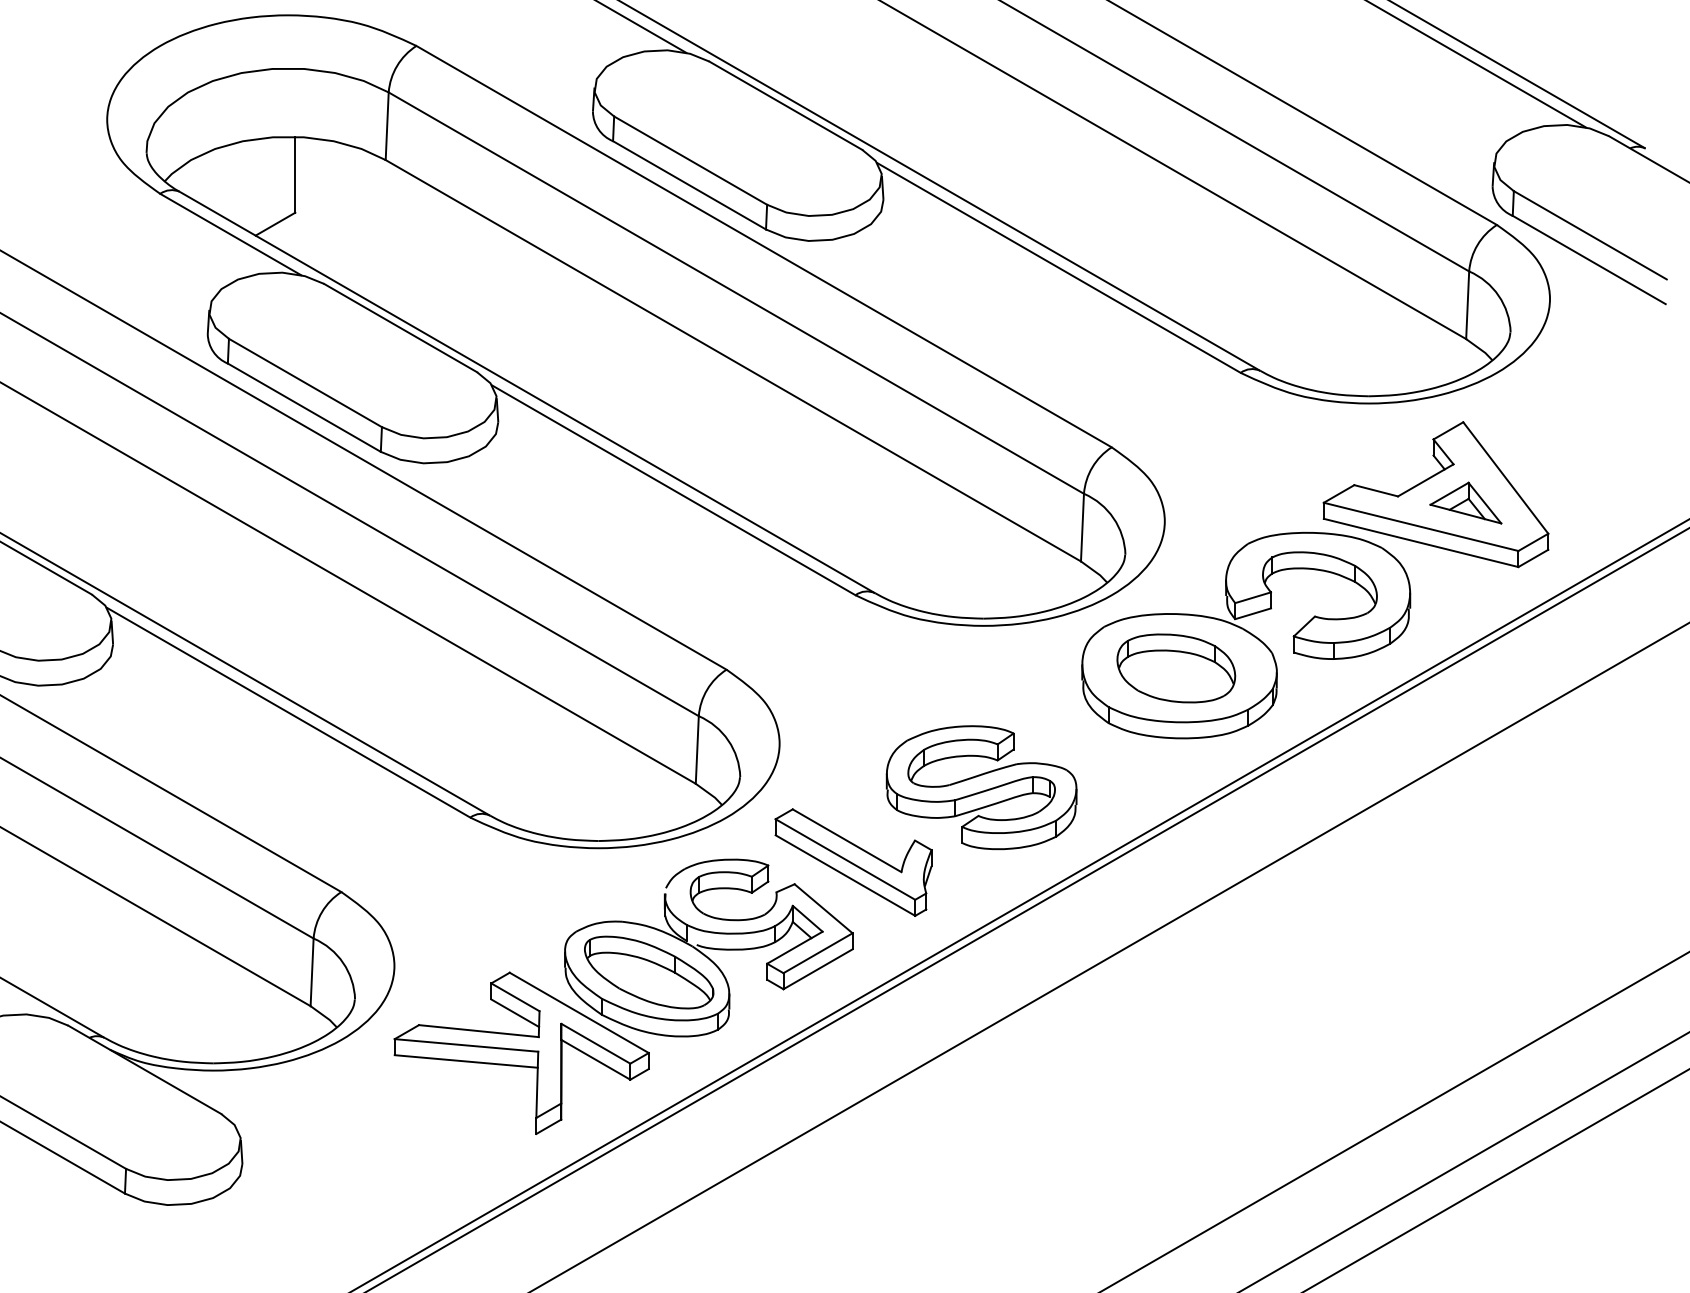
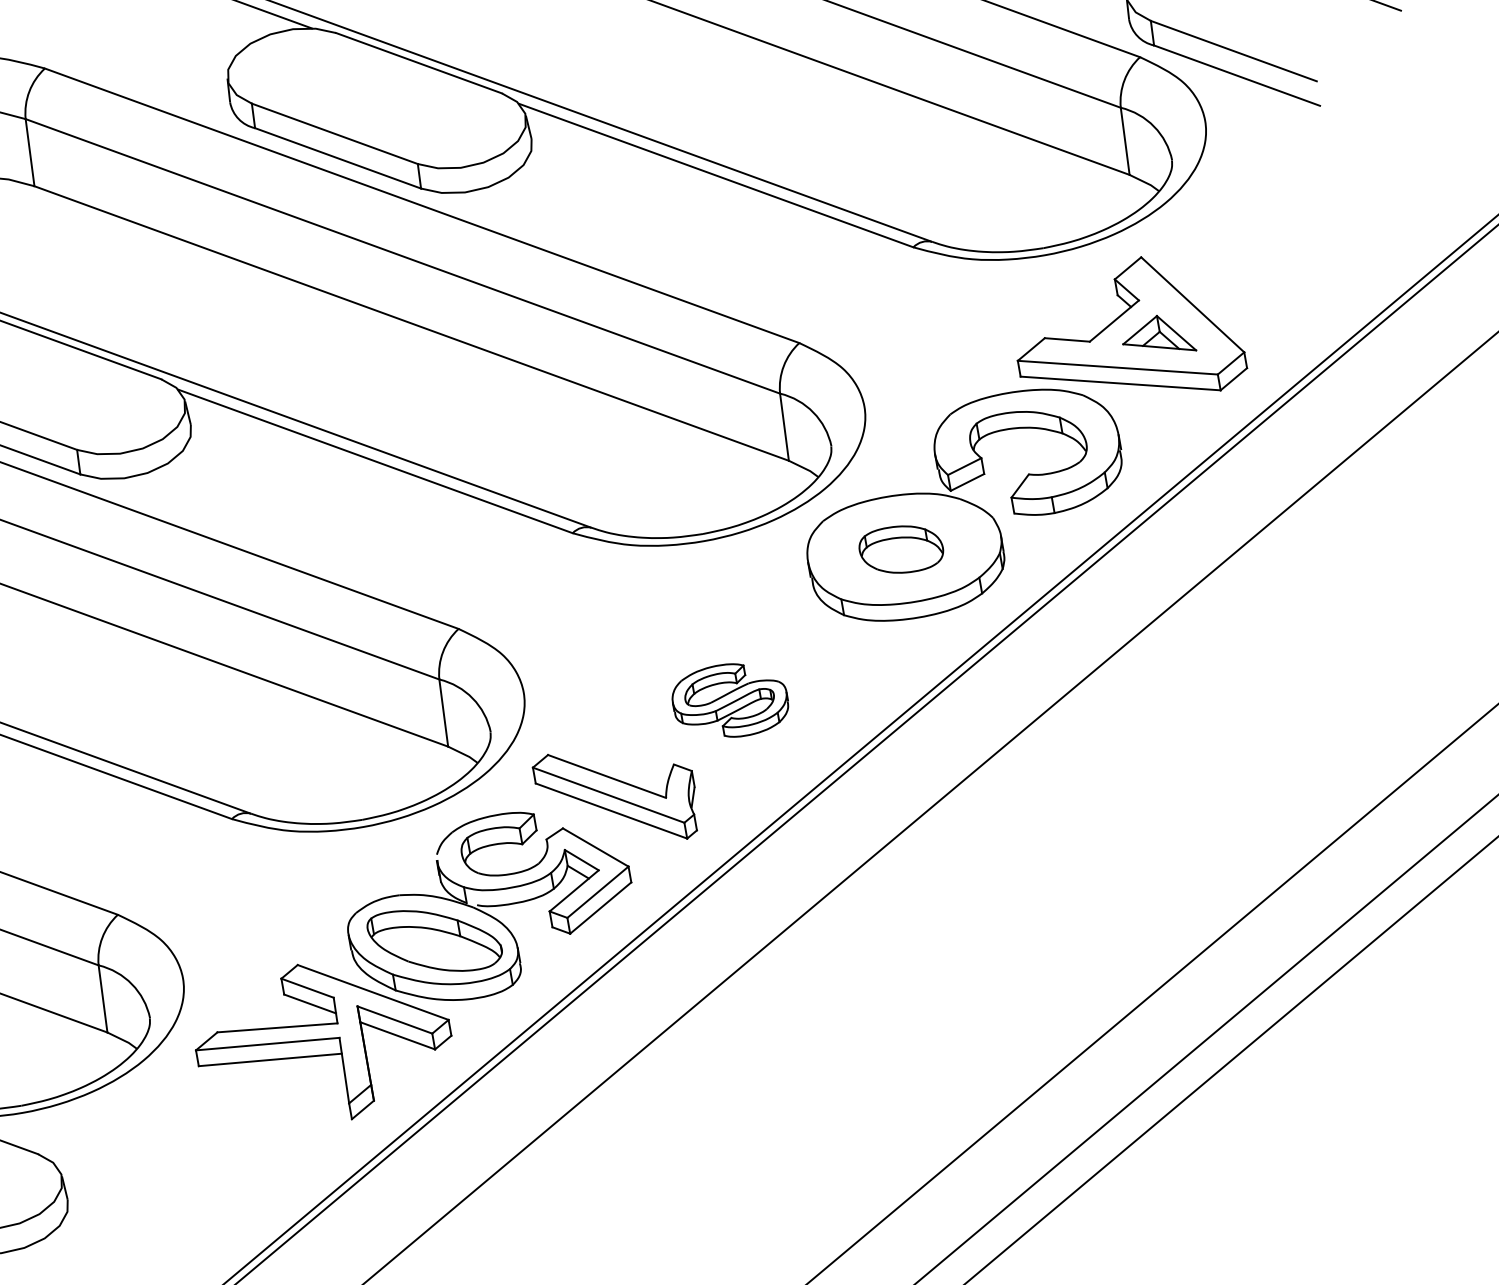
part: (1176, 668) -> (901, 549), size x0.7
part: (981, 787) -> (730, 700), size x0.6

